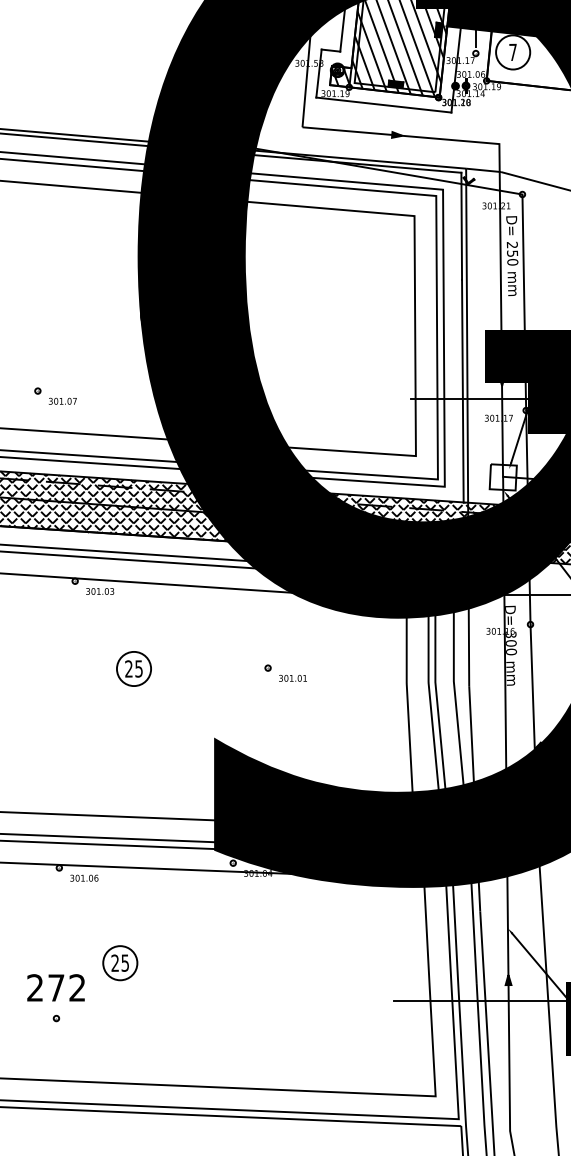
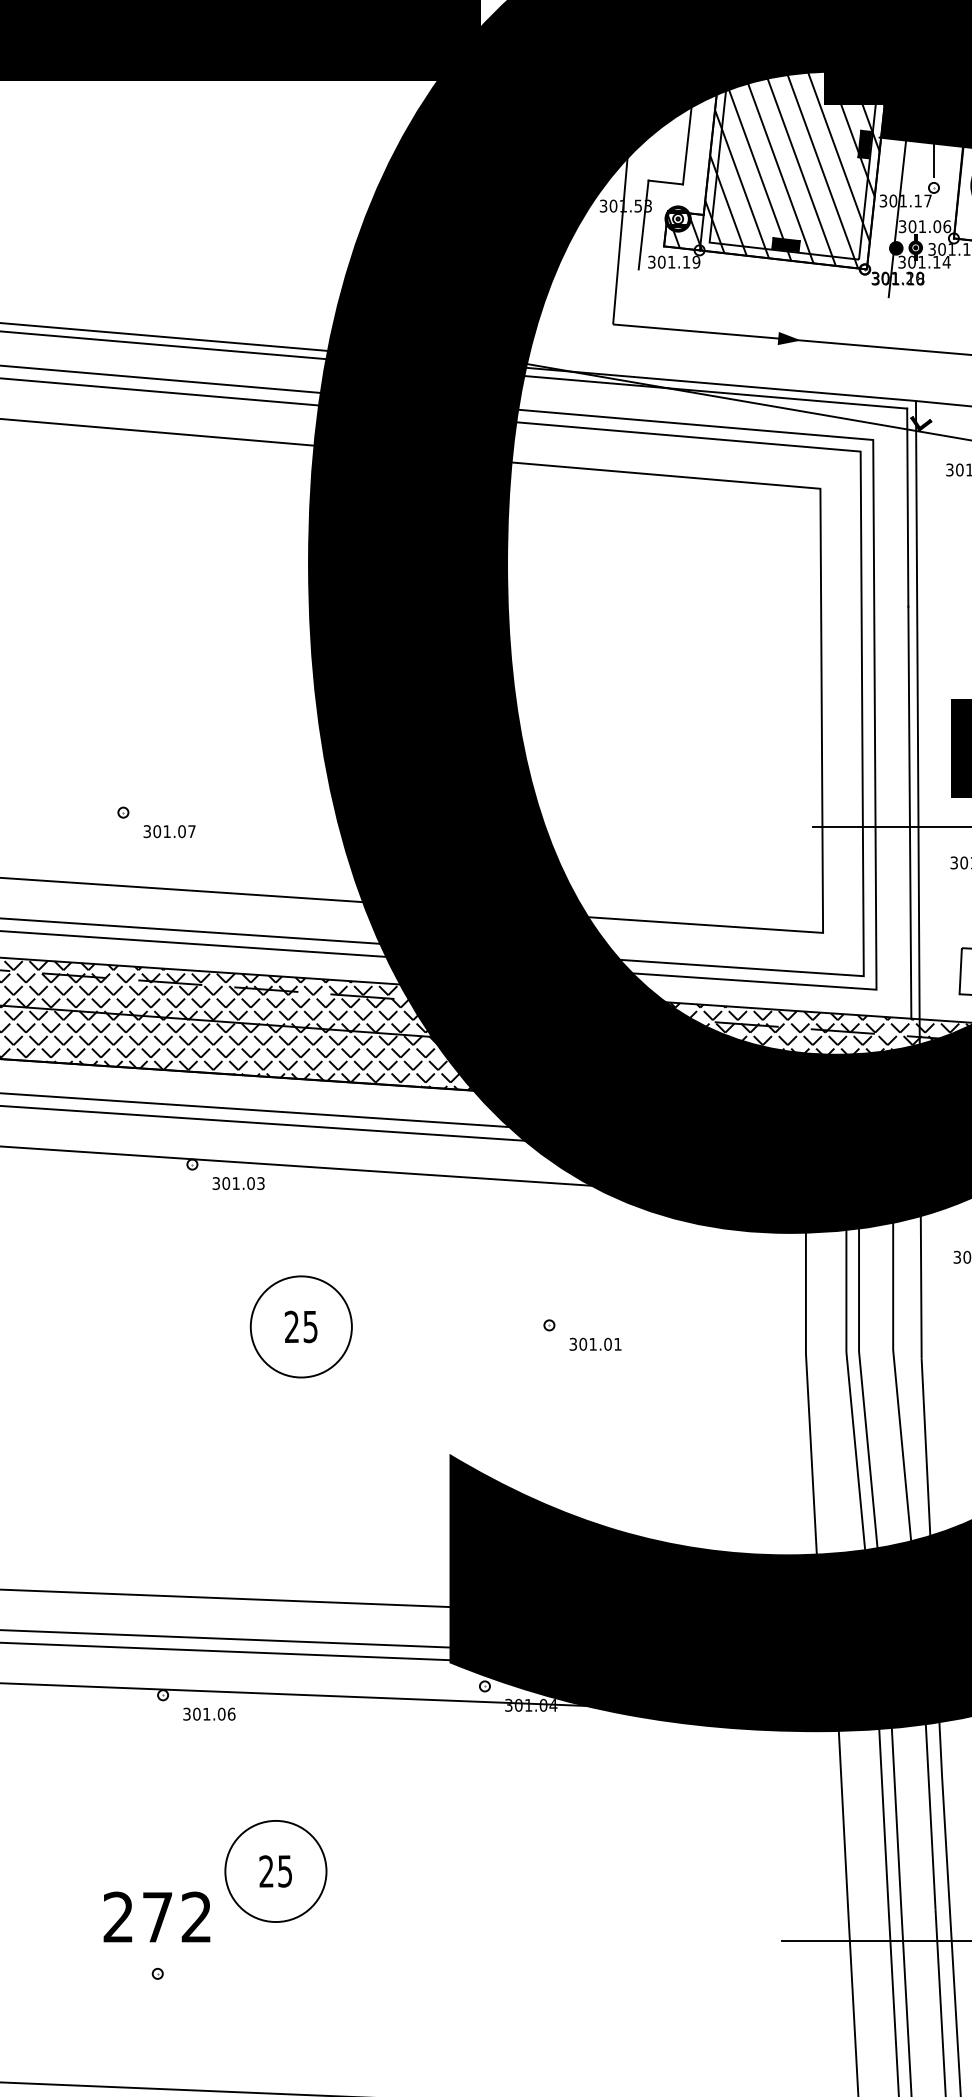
line: (383, 104) -> (763, 282), removed
circle: (133, 668) -> (300, 1326), size x1.6
circle: (120, 963) -> (276, 1872), size x1.6

